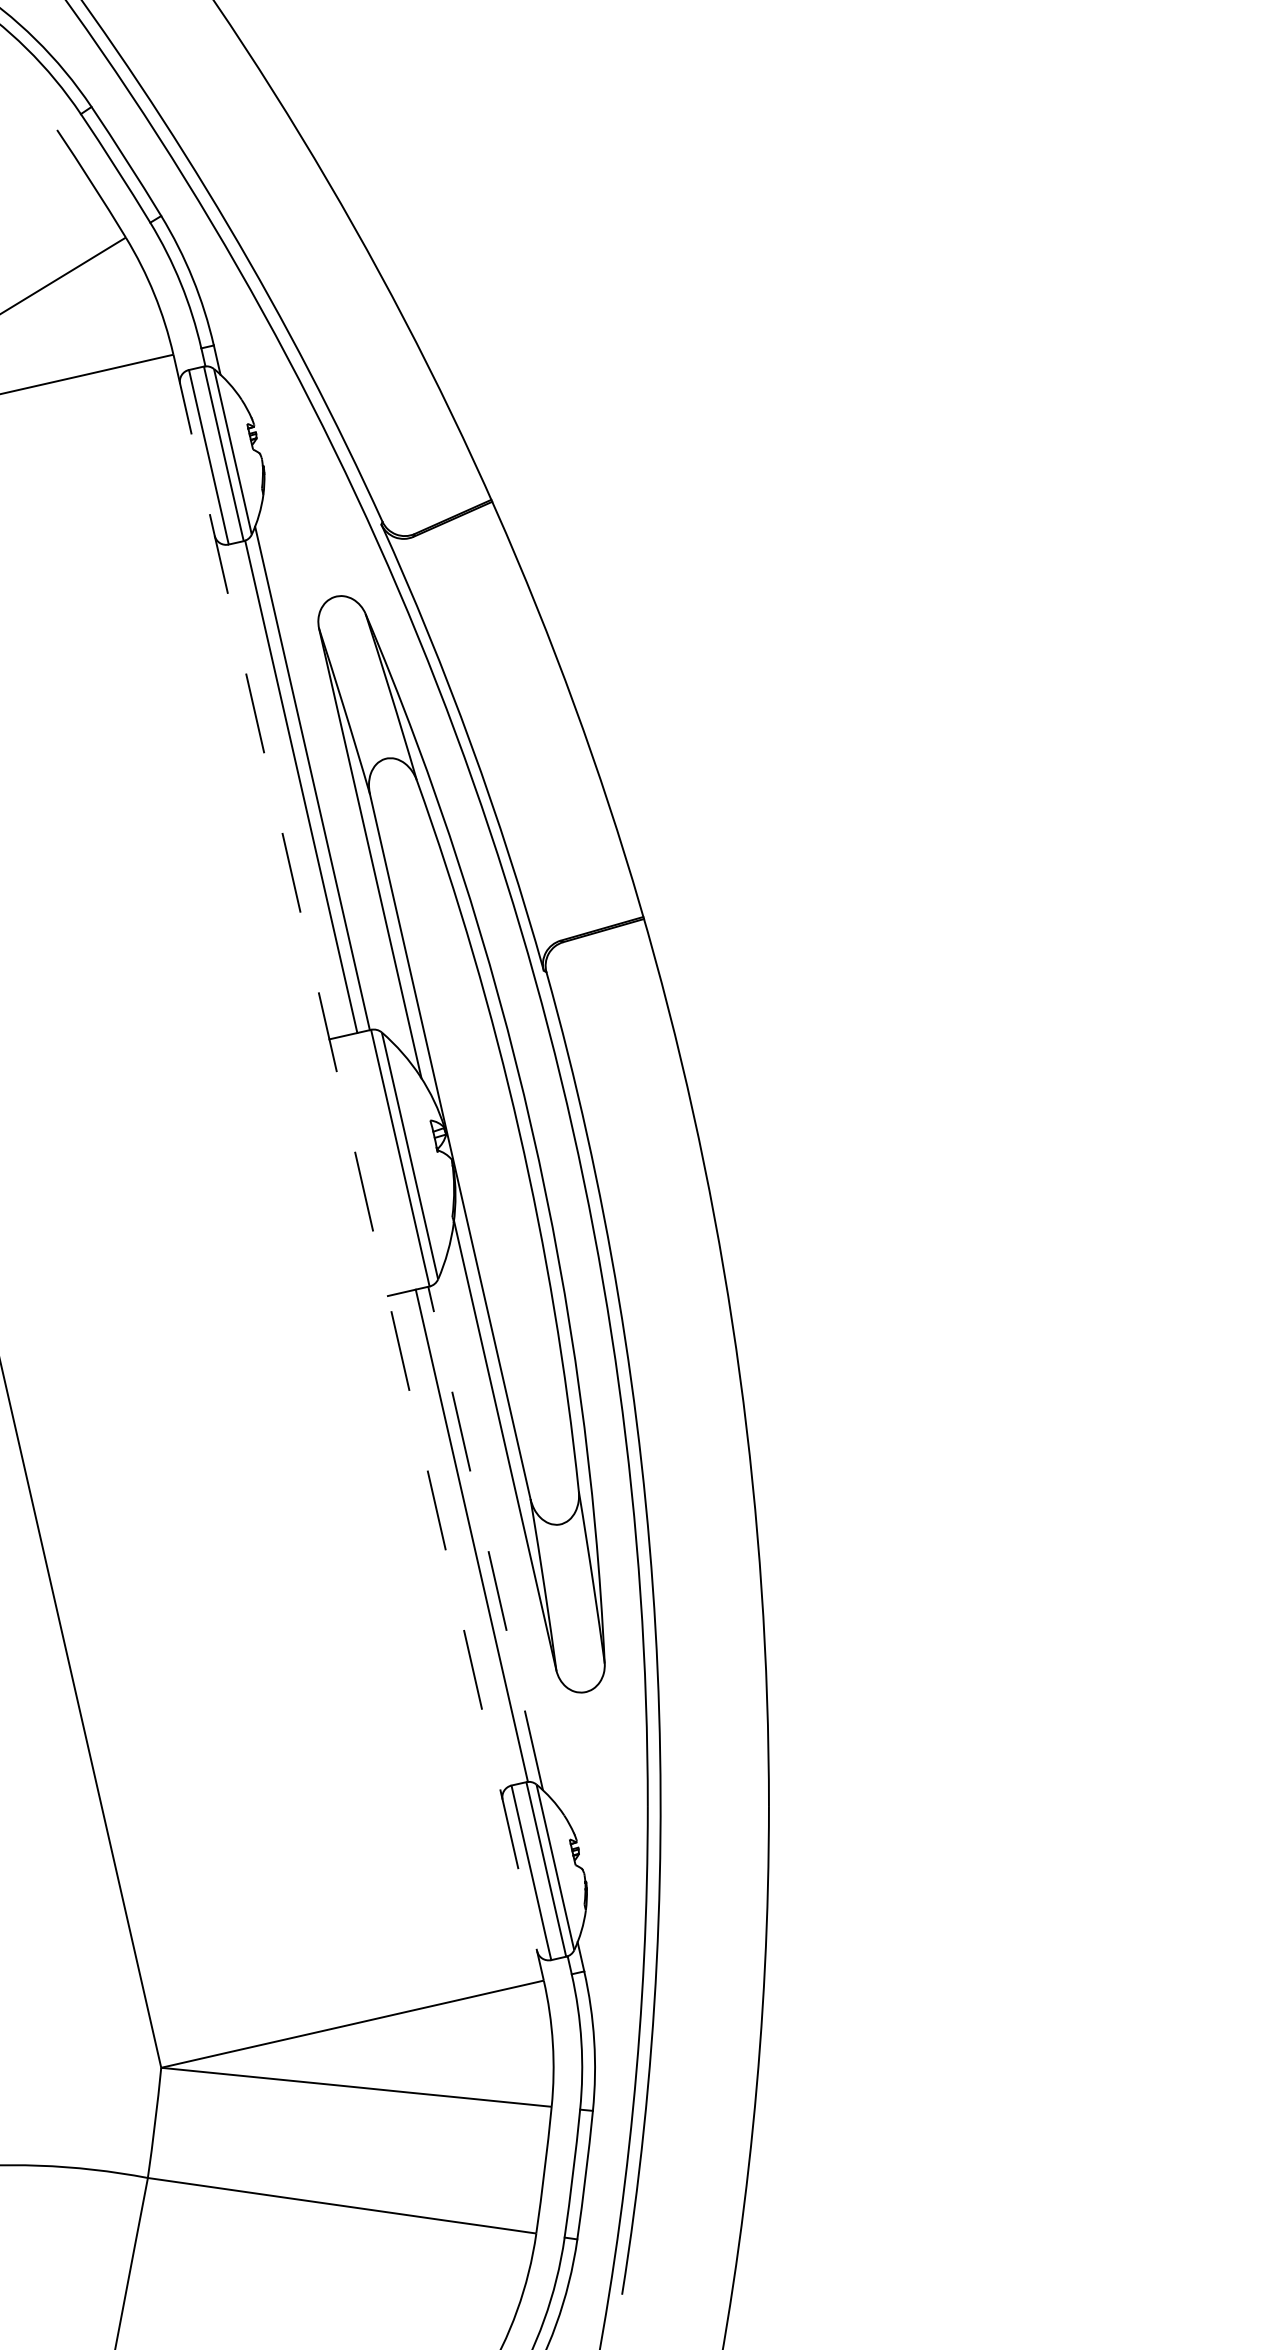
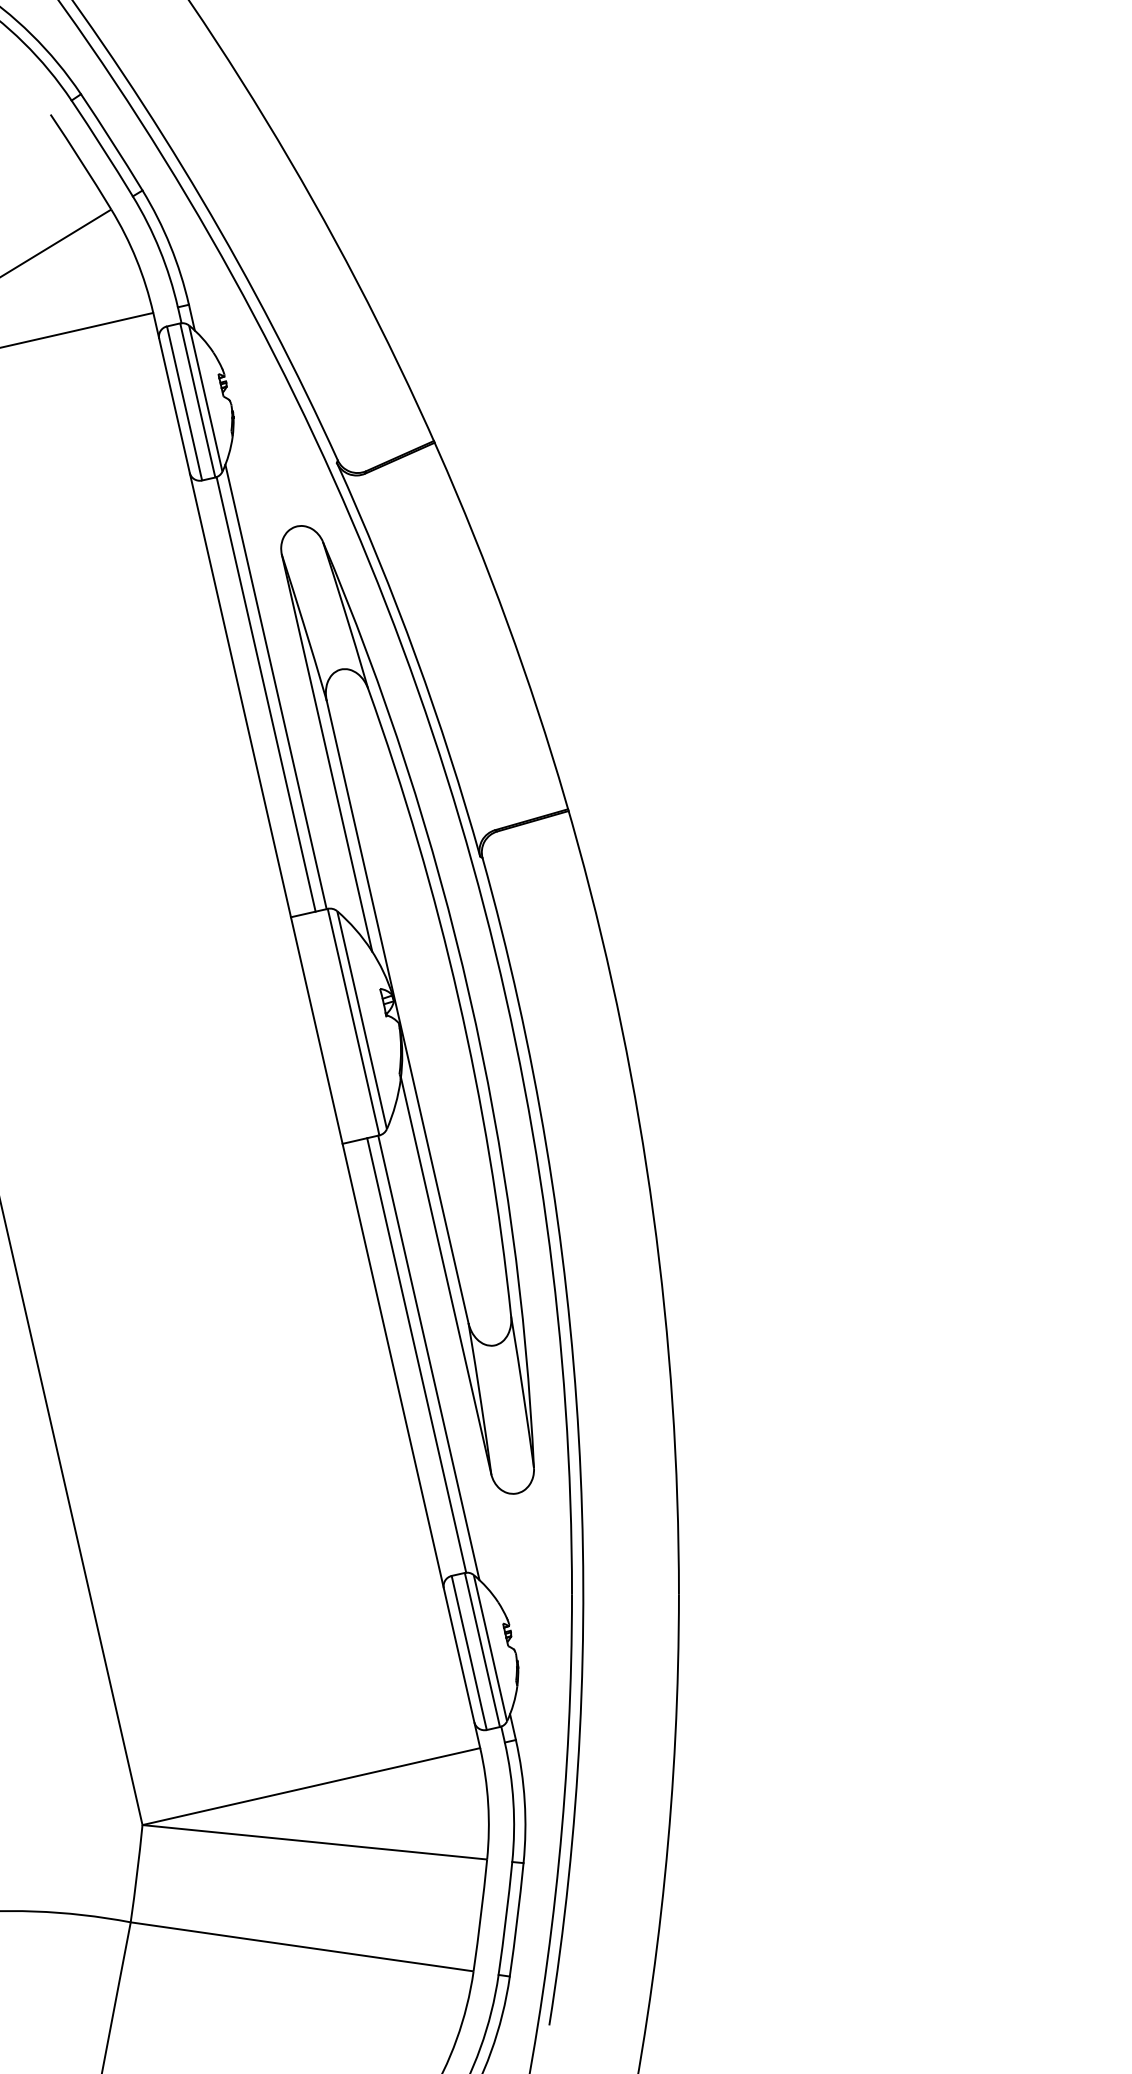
line: (358, 1167) -> (316, 1030), dashed -> solid
line: (485, 1538) -> (428, 1357), dashed -> solid

